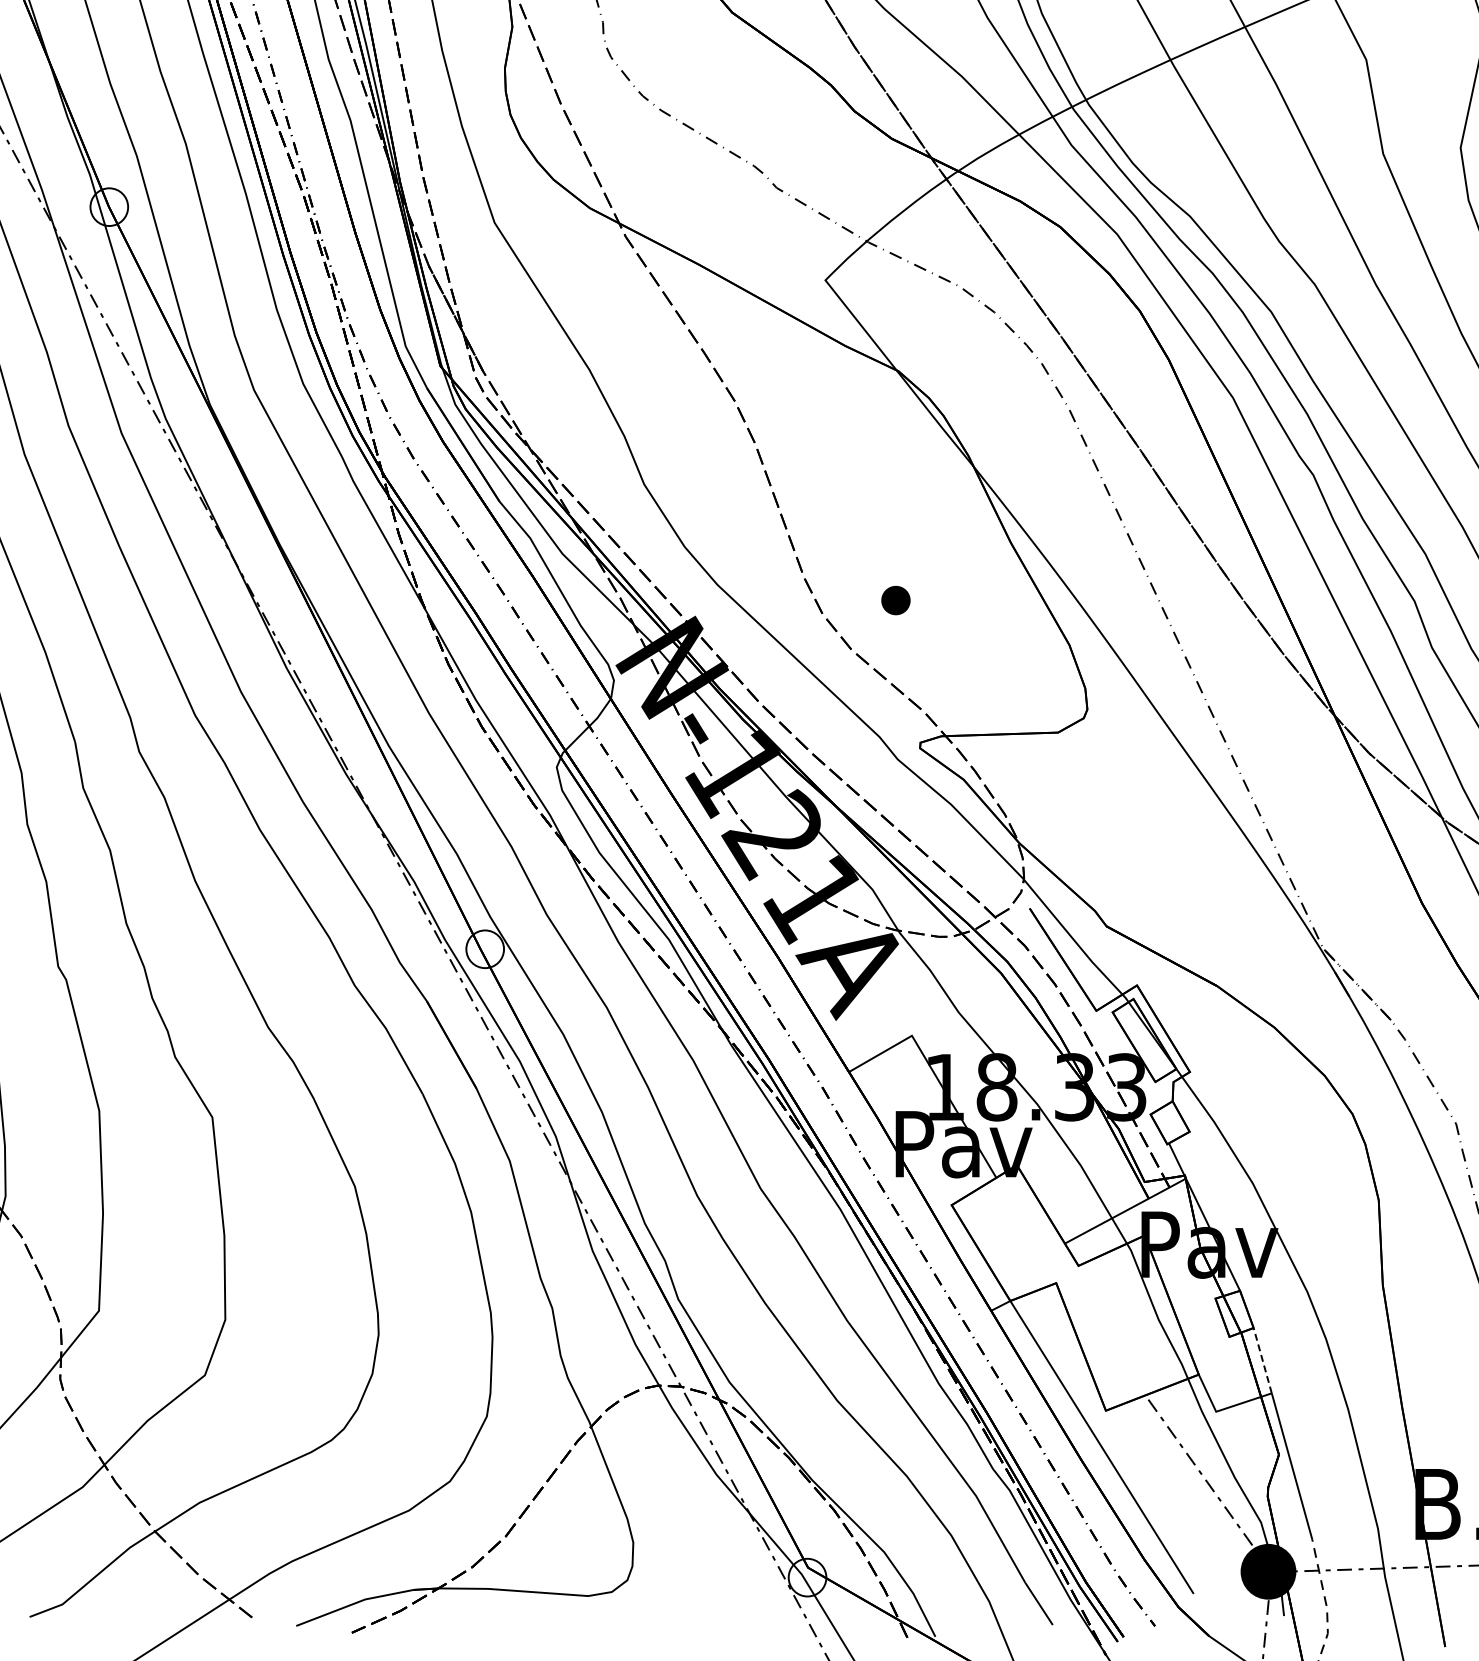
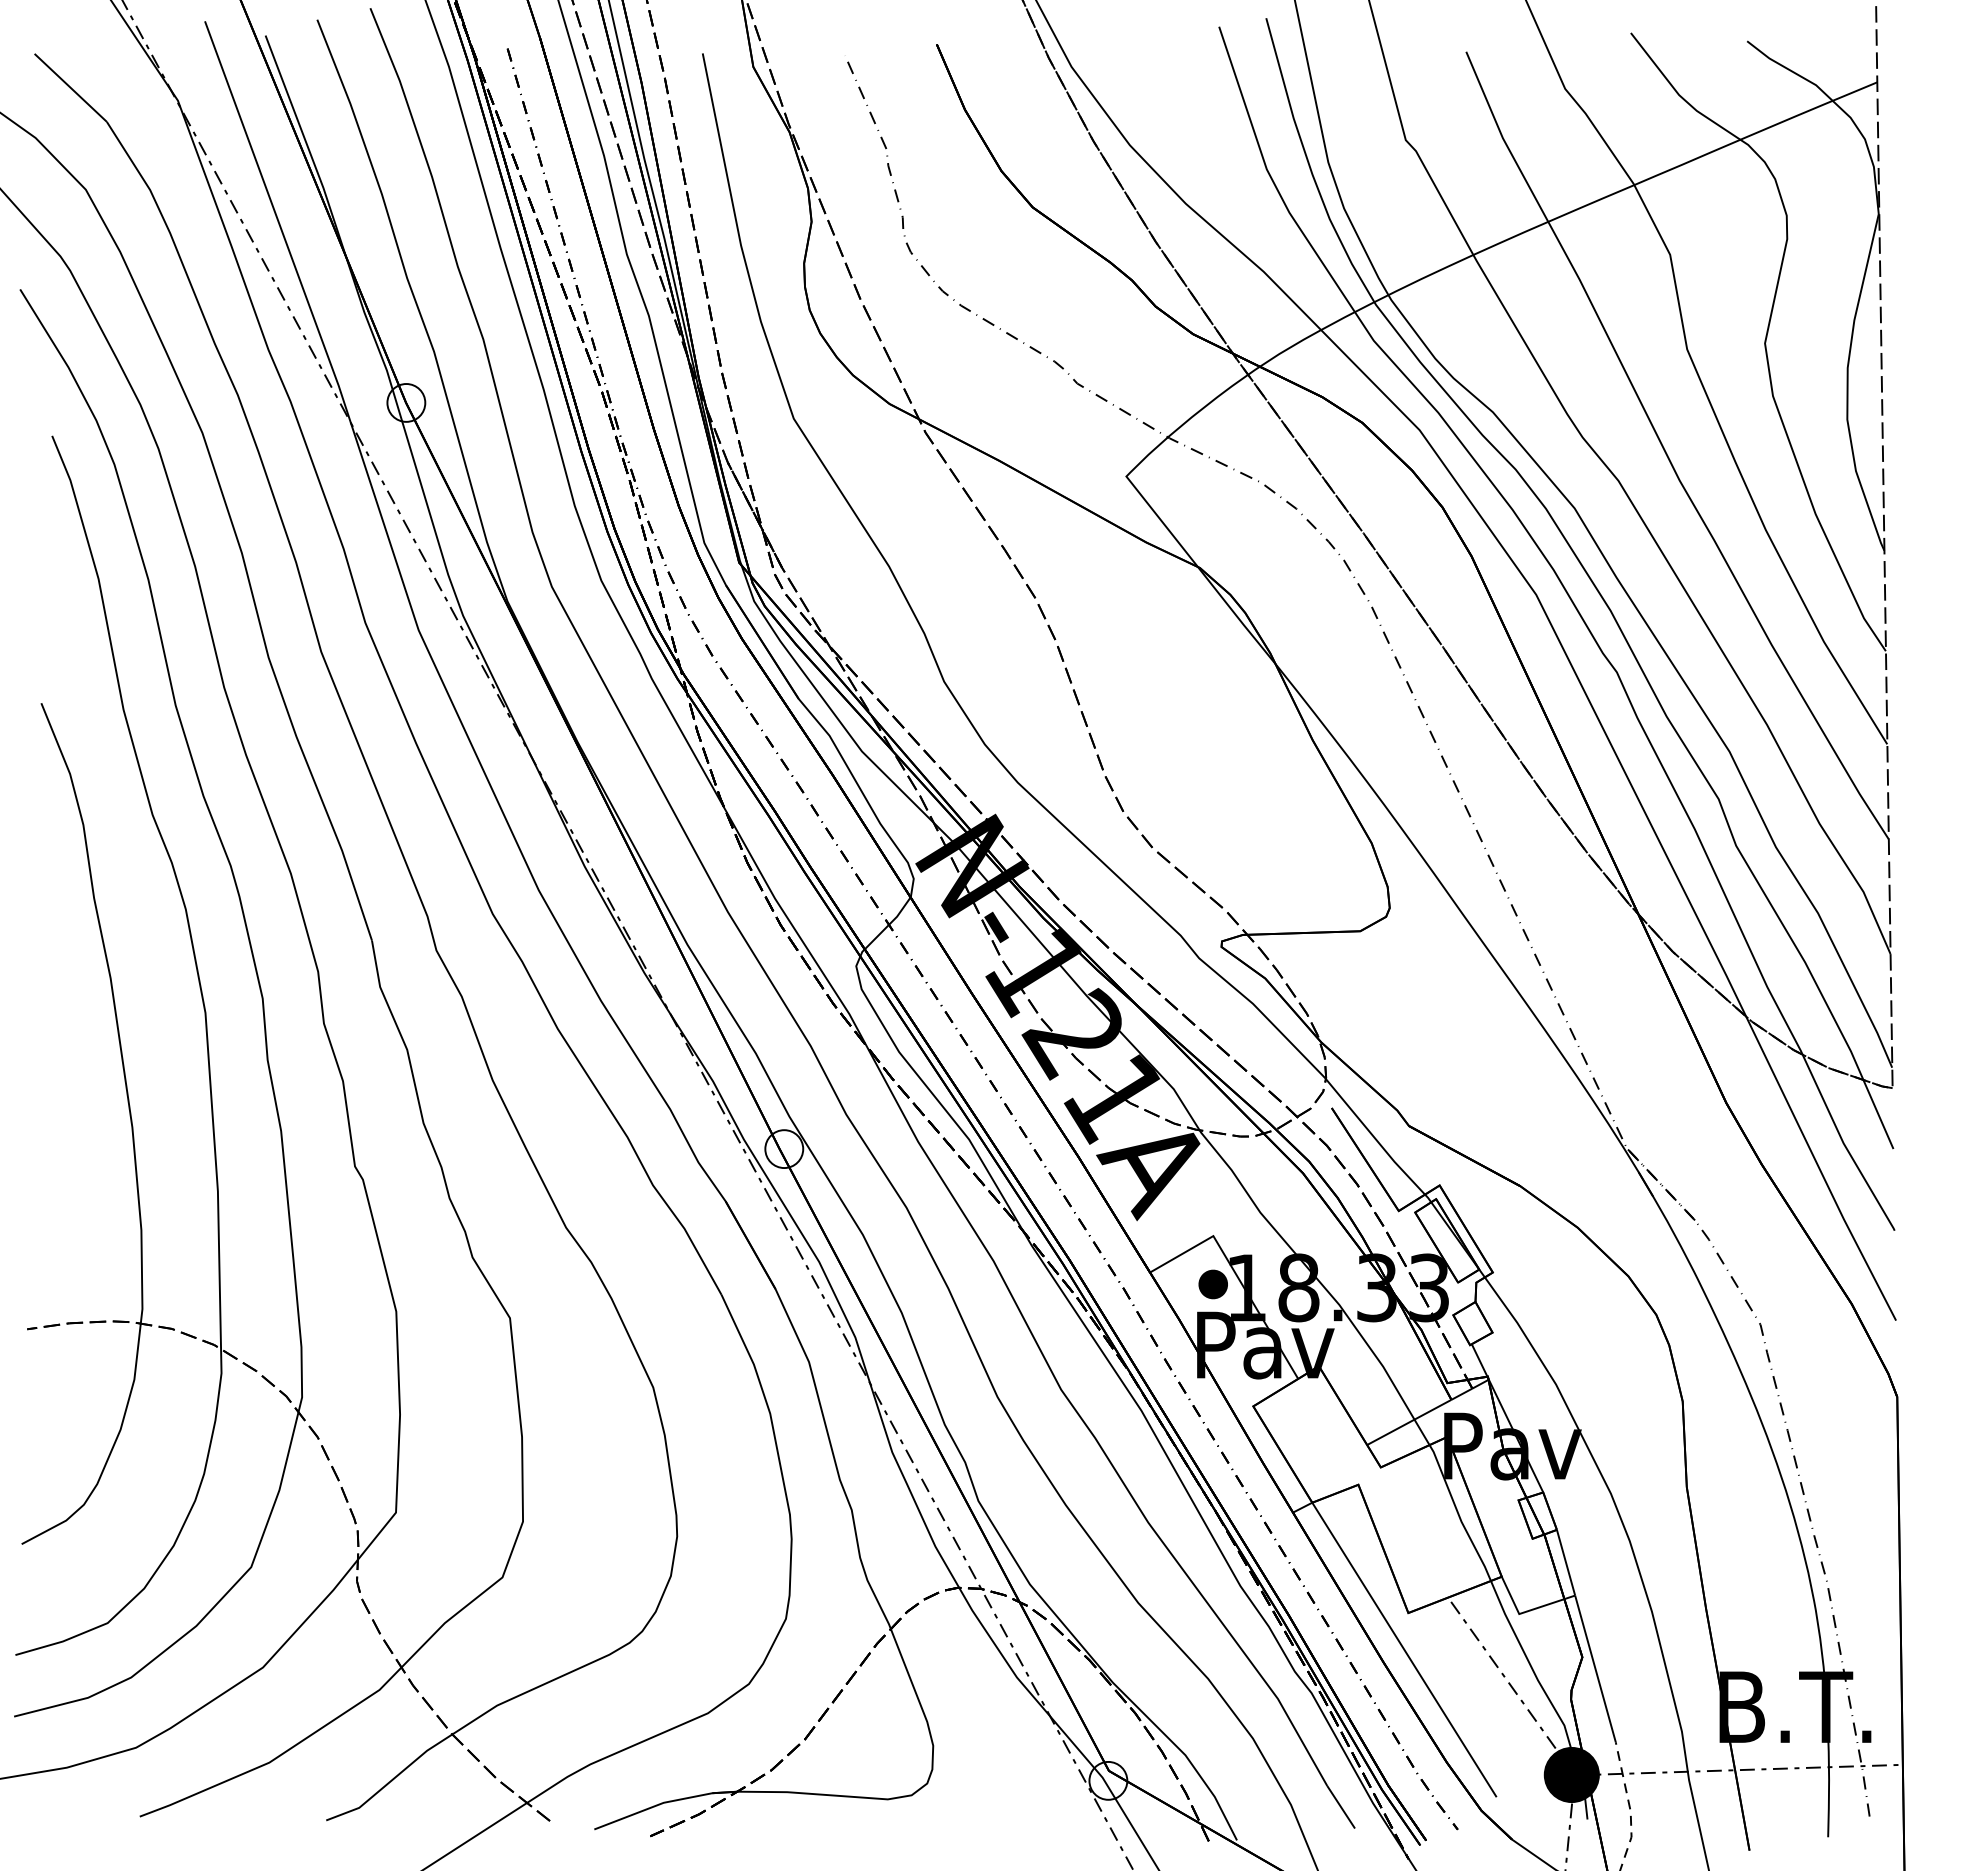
part: (895, 600) -> (1212, 1284), moved
line: (1262, 1360) -> (1565, 1562), dashed -> solid

